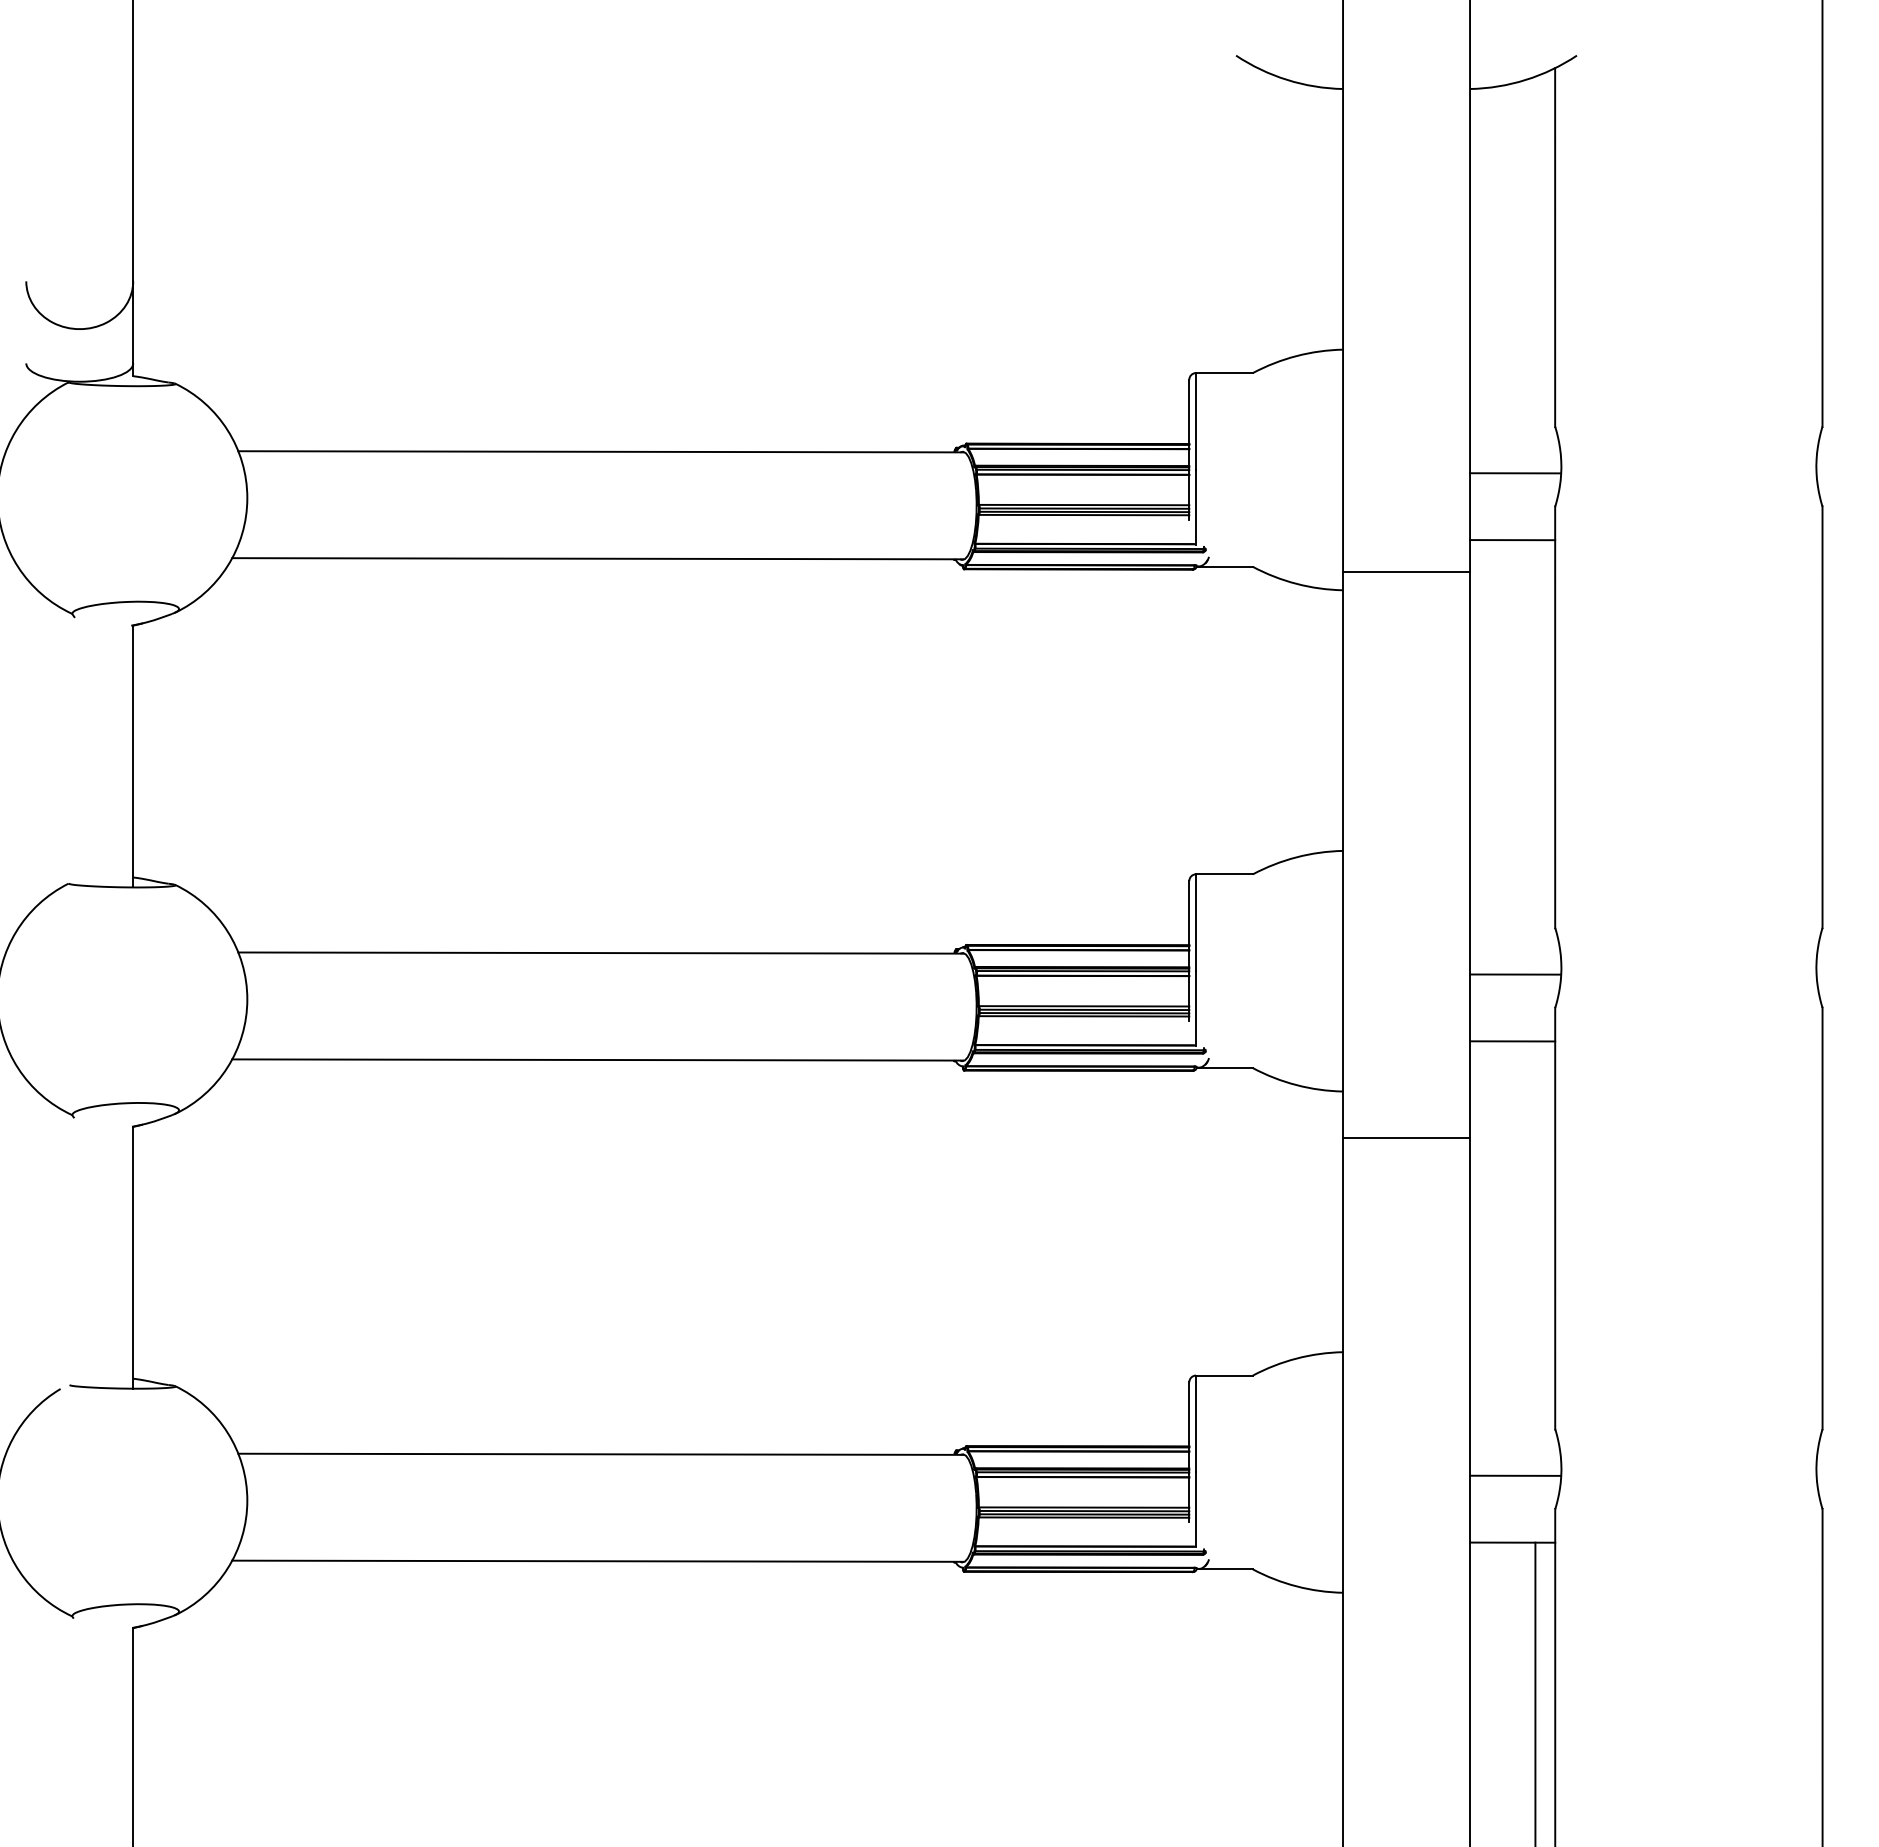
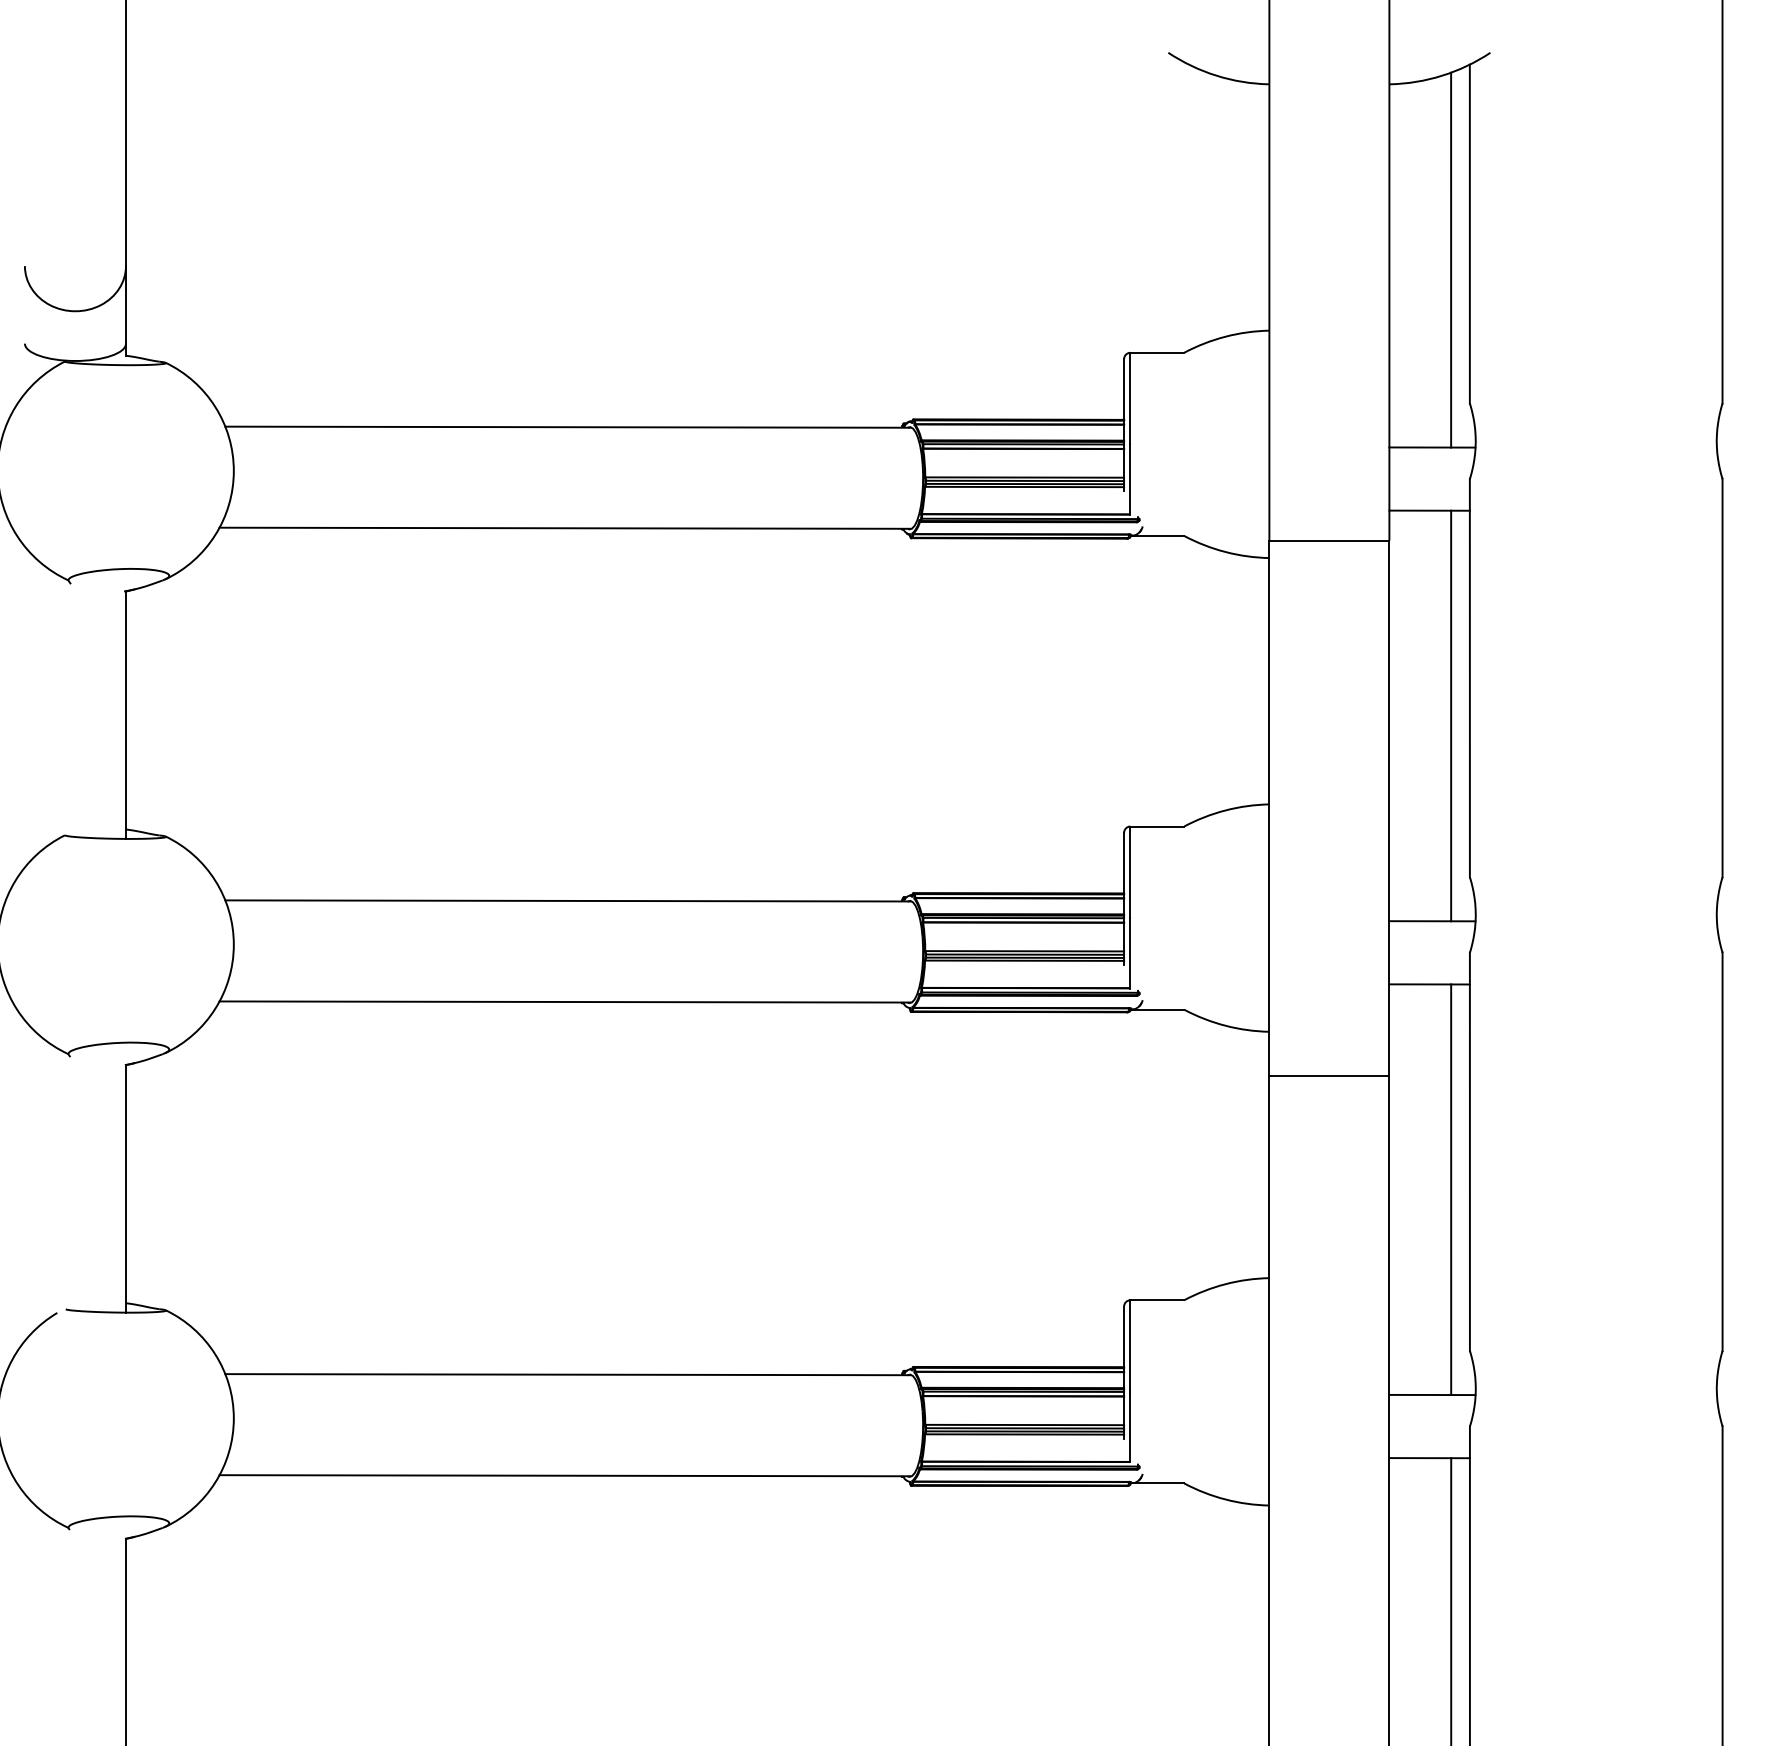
line: (1535, 274) -> (1451, 259), added
line: (1535, 757) -> (1451, 716), added
line: (1535, 1258) -> (1451, 1189), added

